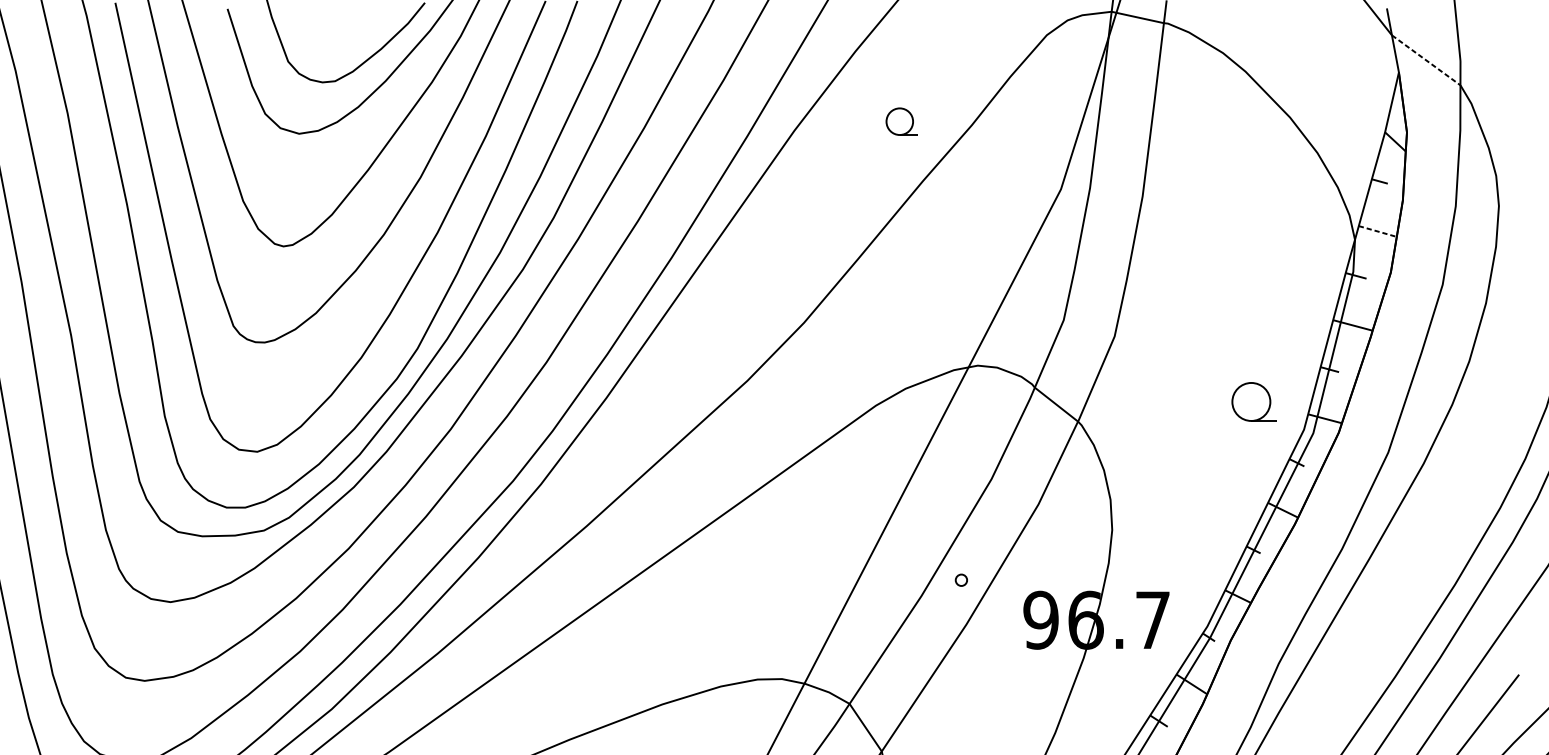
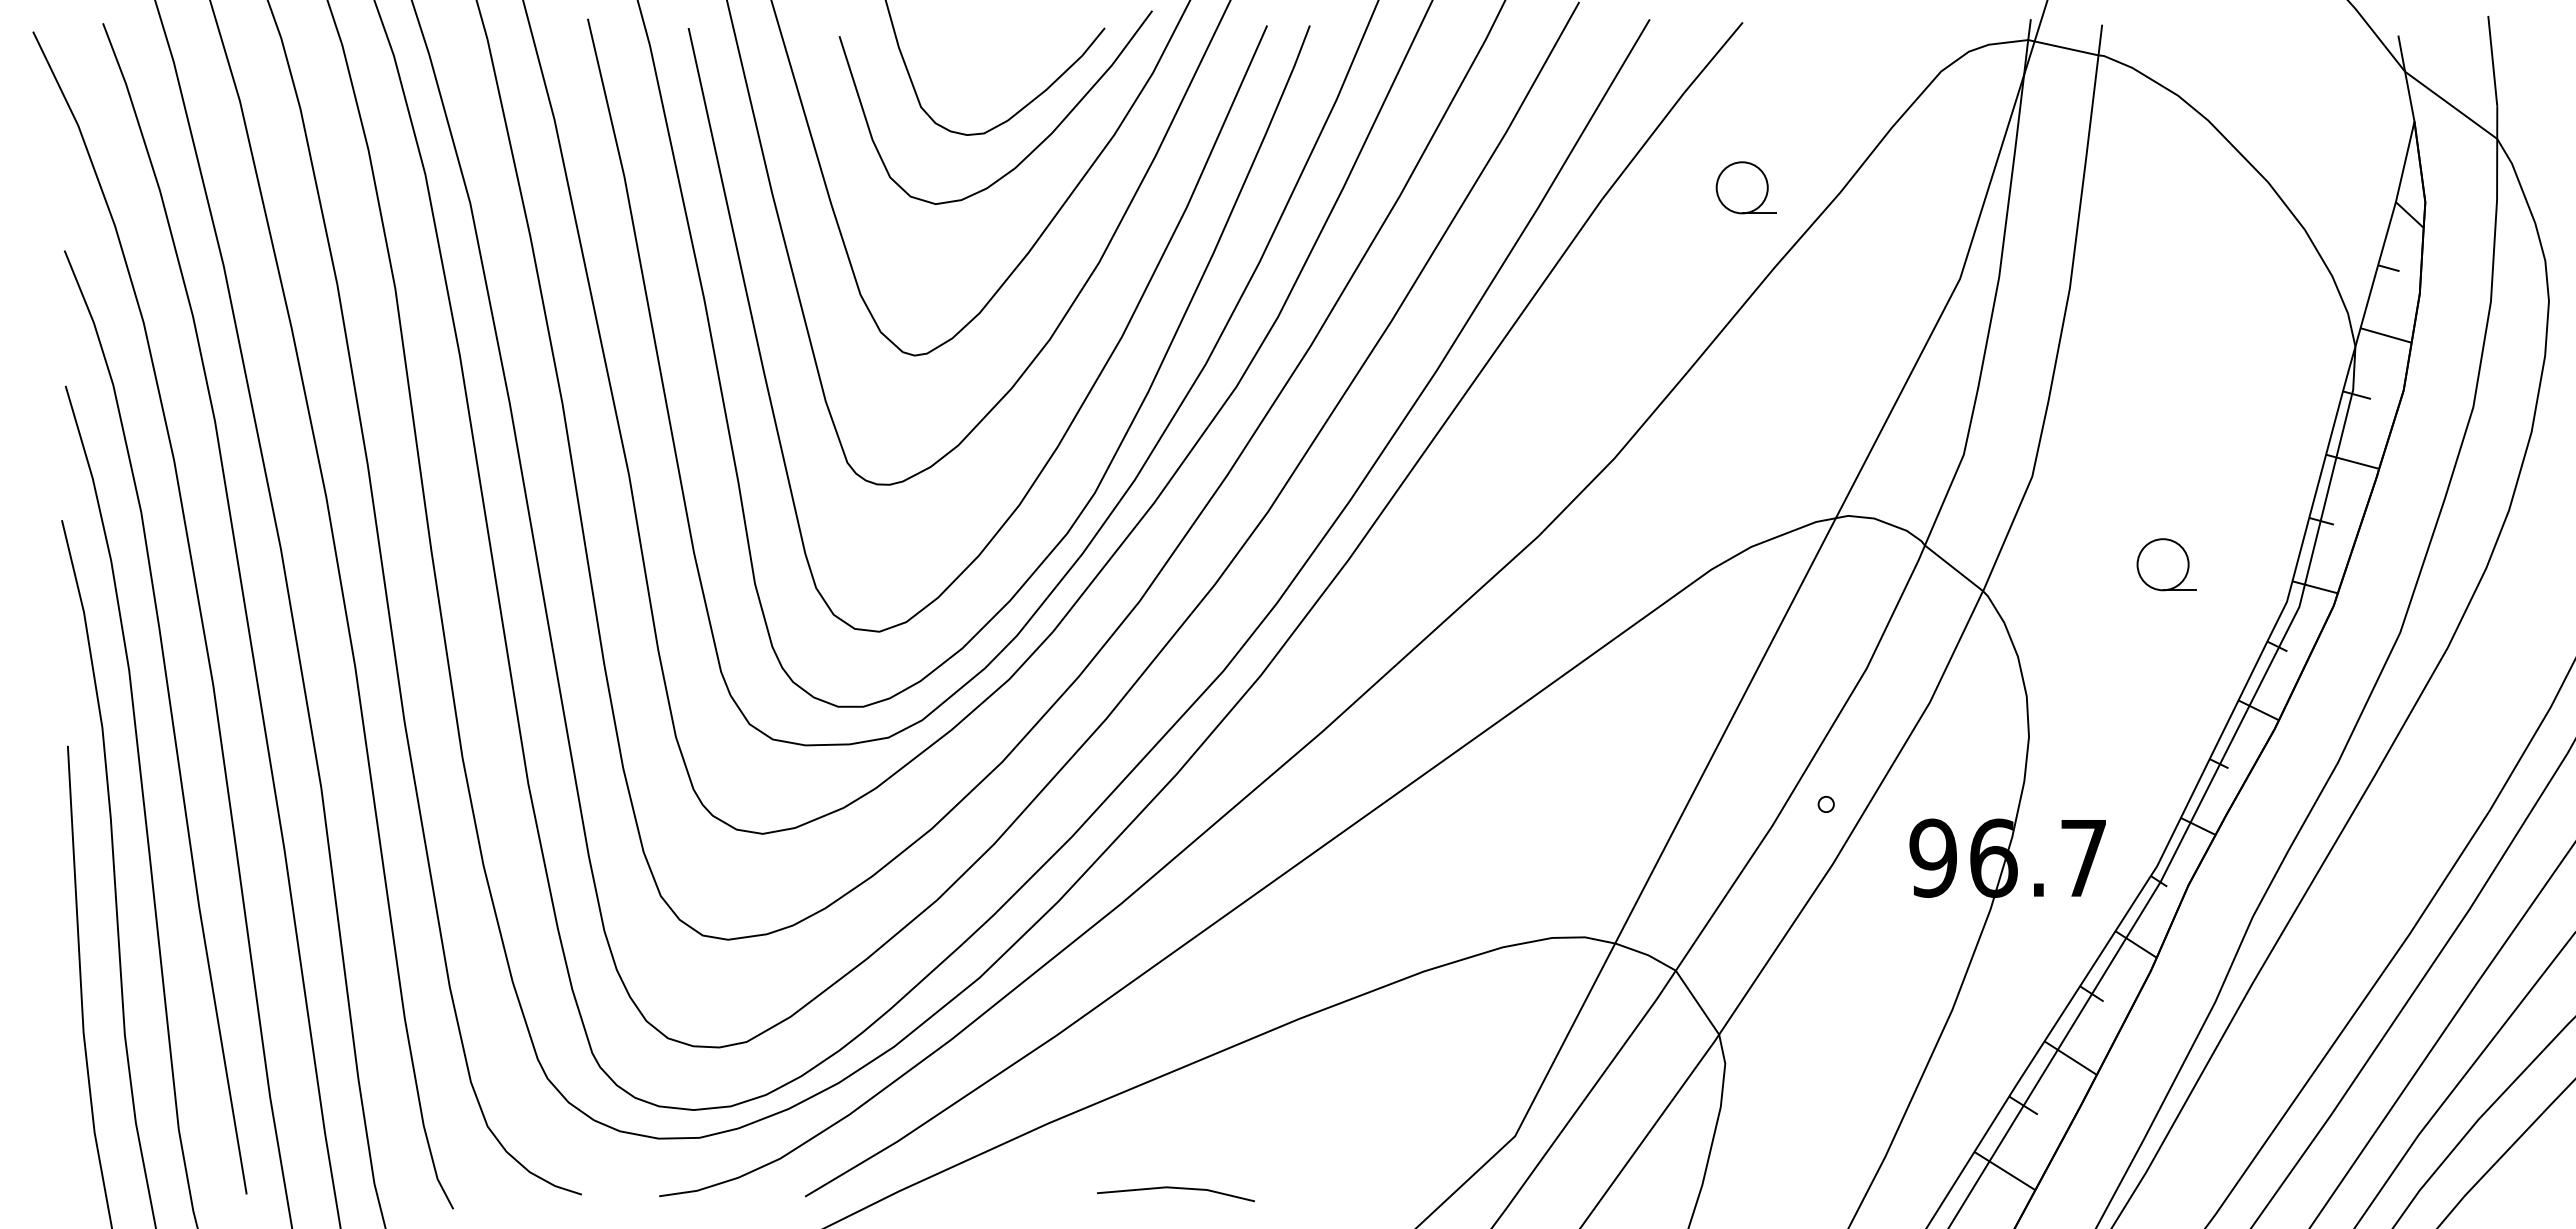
line: (1426, 60) -> (2451, 105), dashed -> solid
part: (901, 121) -> (1745, 187), size x1.43
line: (1378, 231) -> (2386, 335), dashed -> solid
part: (1253, 401) -> (2166, 564), moved

